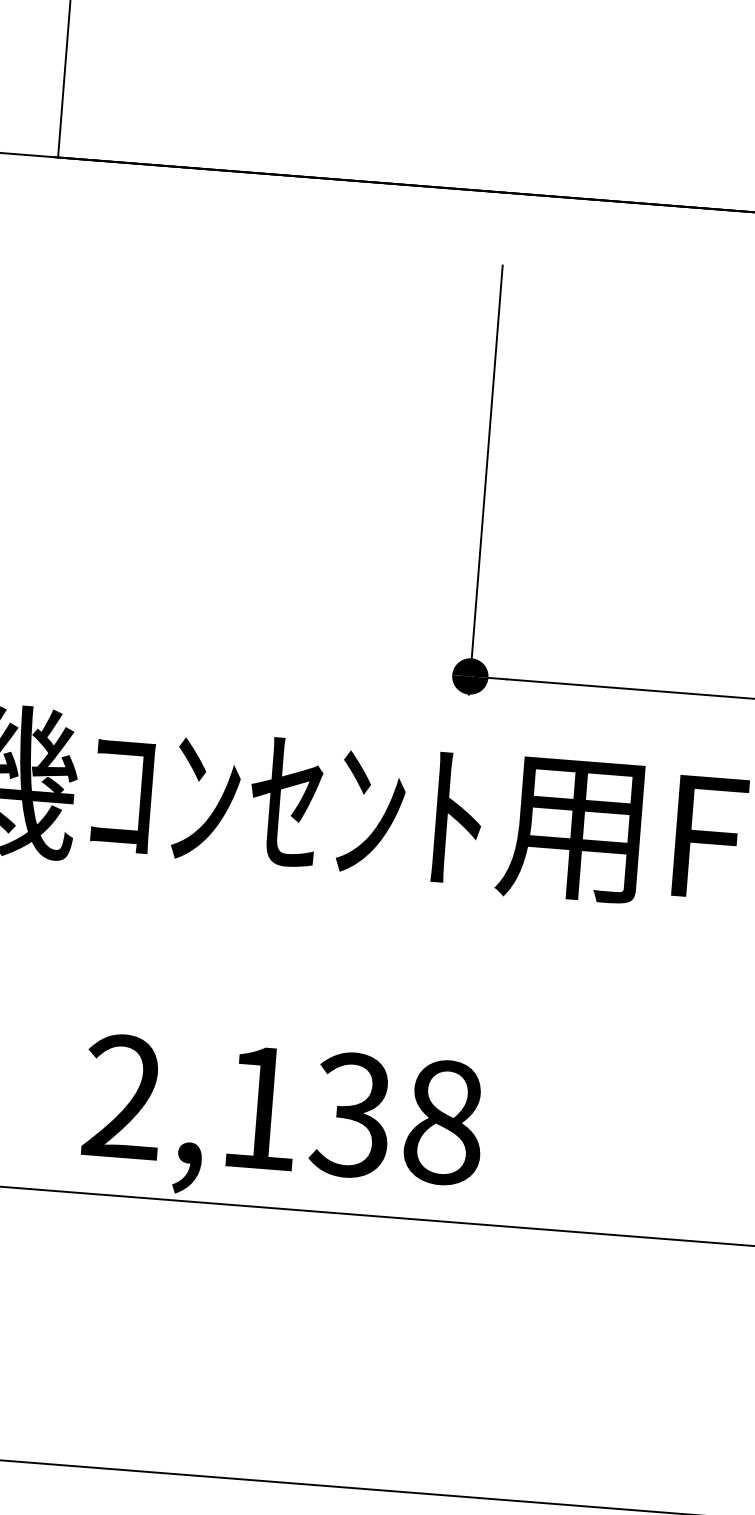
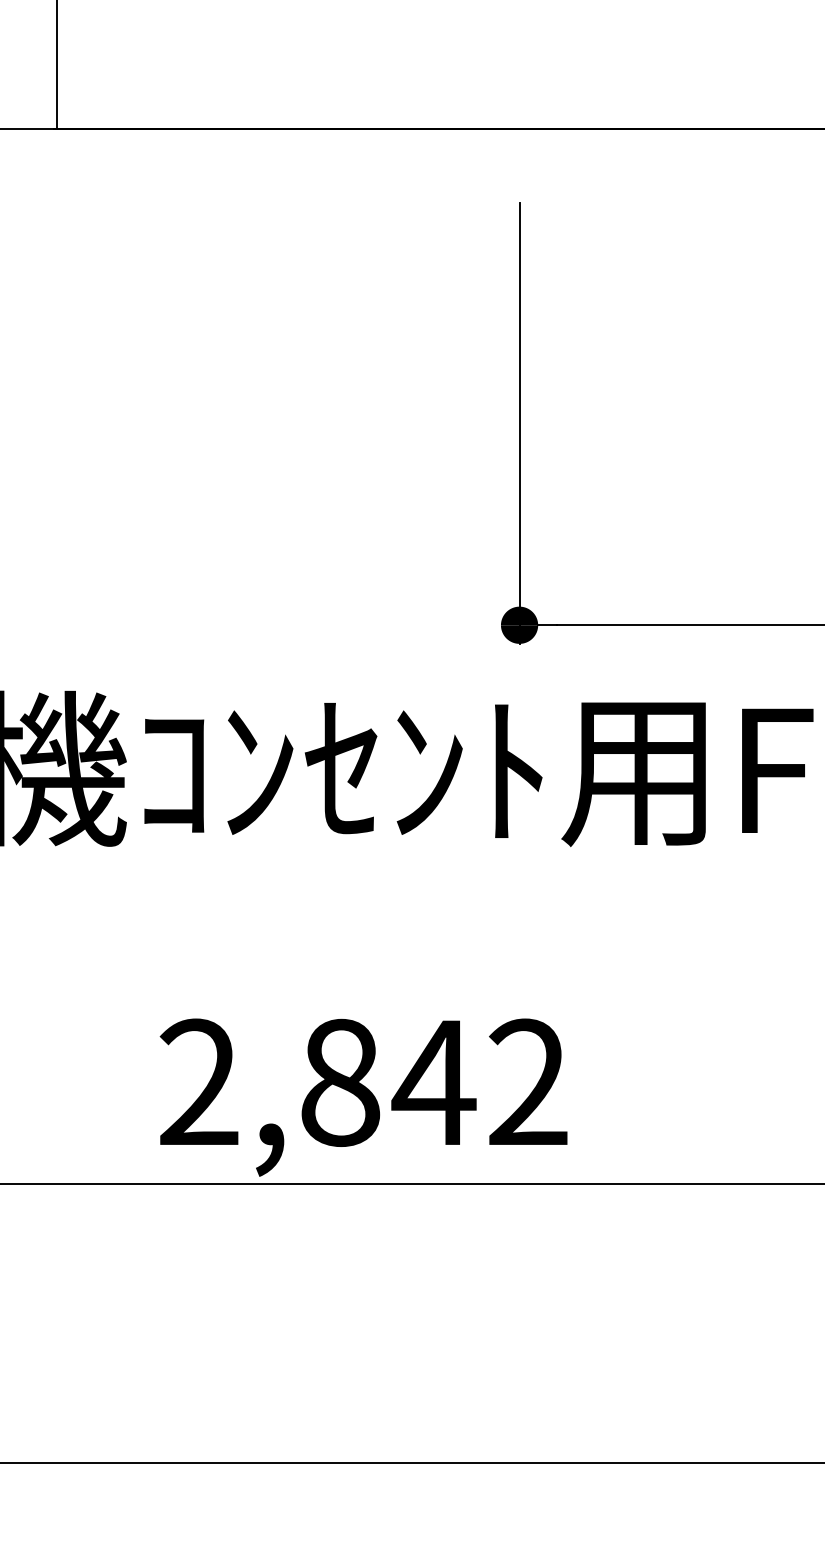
text: (352, 1115) -> (434, 1082), 2,138 -> 2,842

